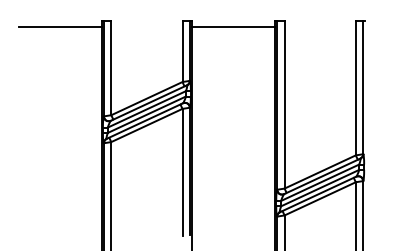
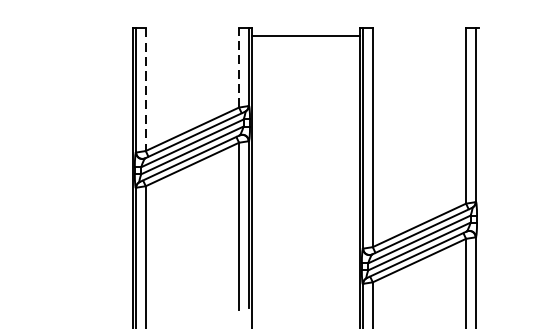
line: (59, 27) -> (77, 36), removed
line: (182, 51) -> (239, 67), solid -> dashed
line: (111, 68) -> (146, 89), solid -> dashed

